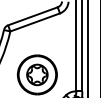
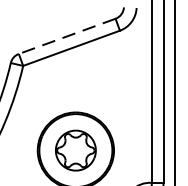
line: (32, 16) -> (66, 36), solid -> dashed

